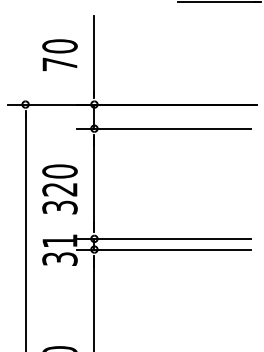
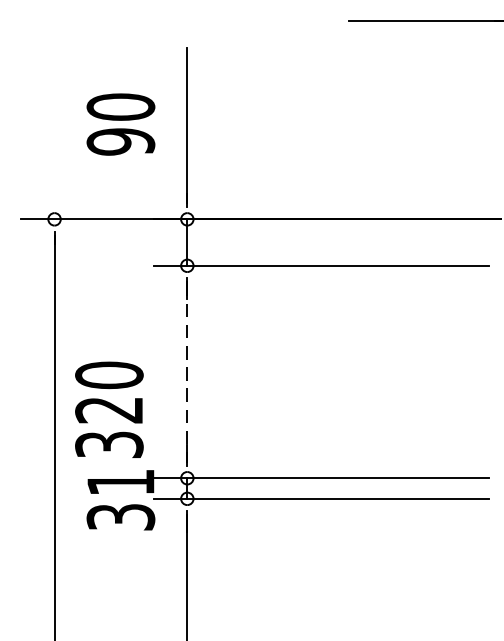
text: (59, 64) -> (119, 142), 70 -> 90
line: (94, 184) -> (187, 373), solid -> dashed
text: (59, 189) -> (108, 410), moved

